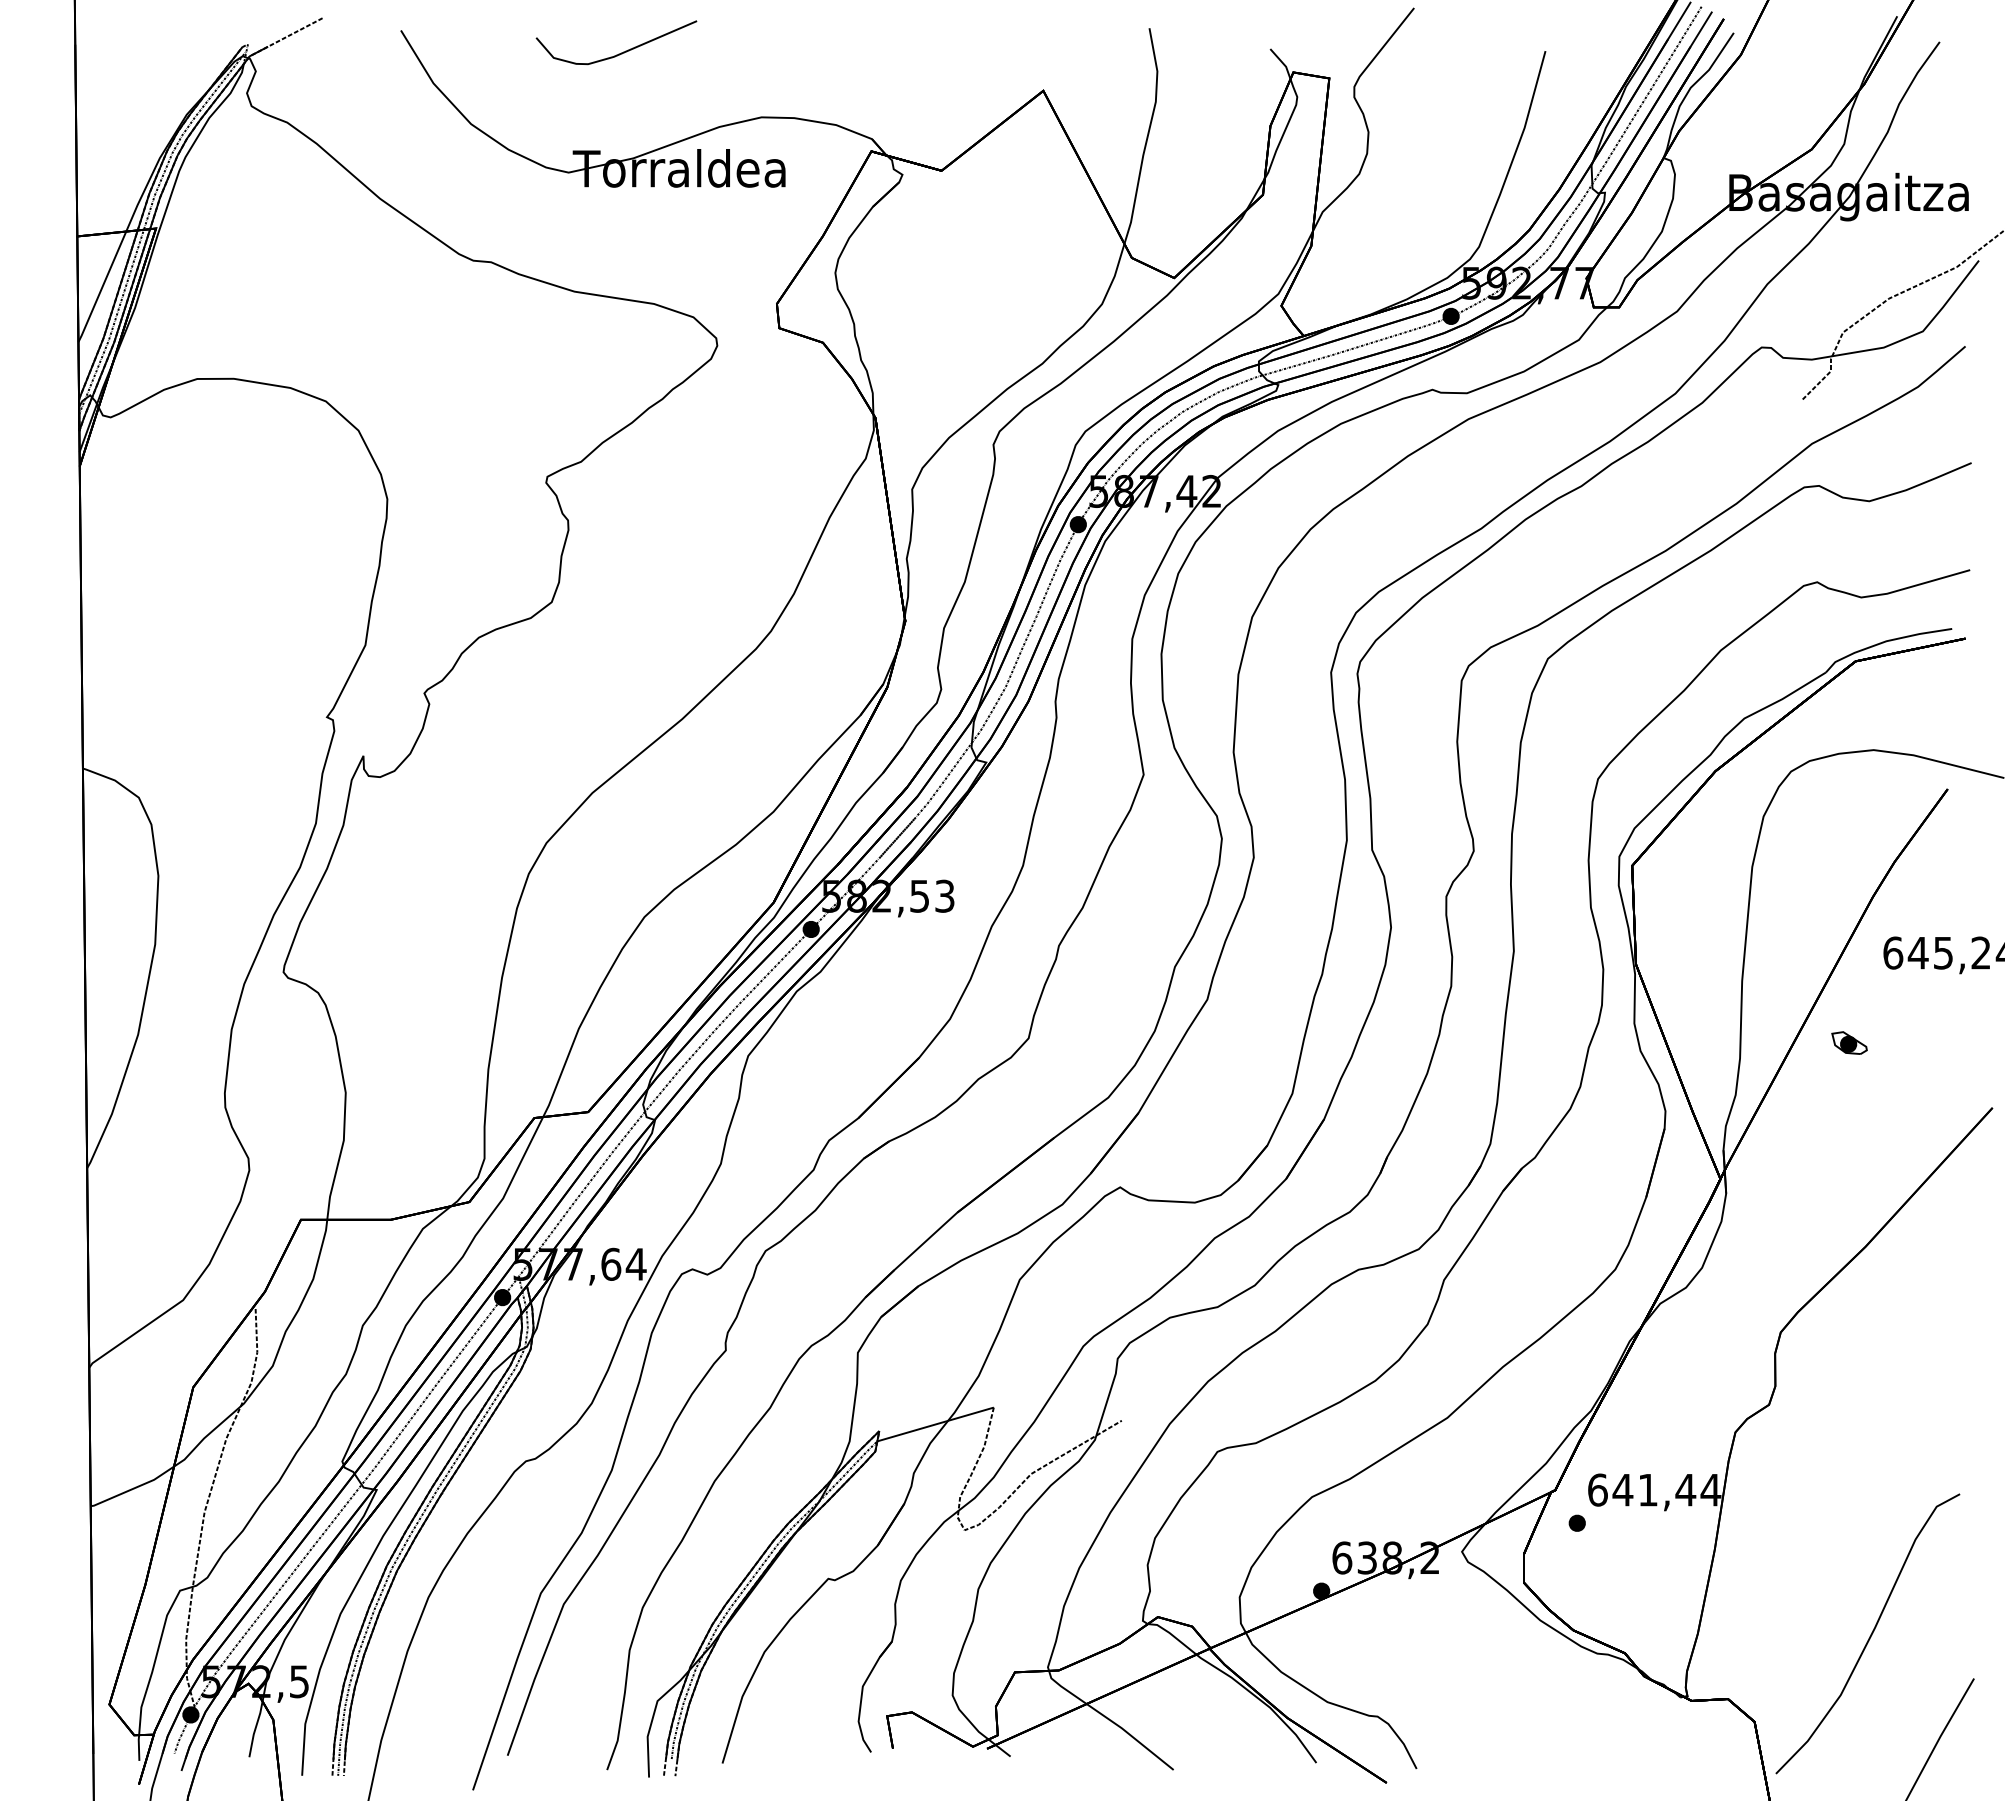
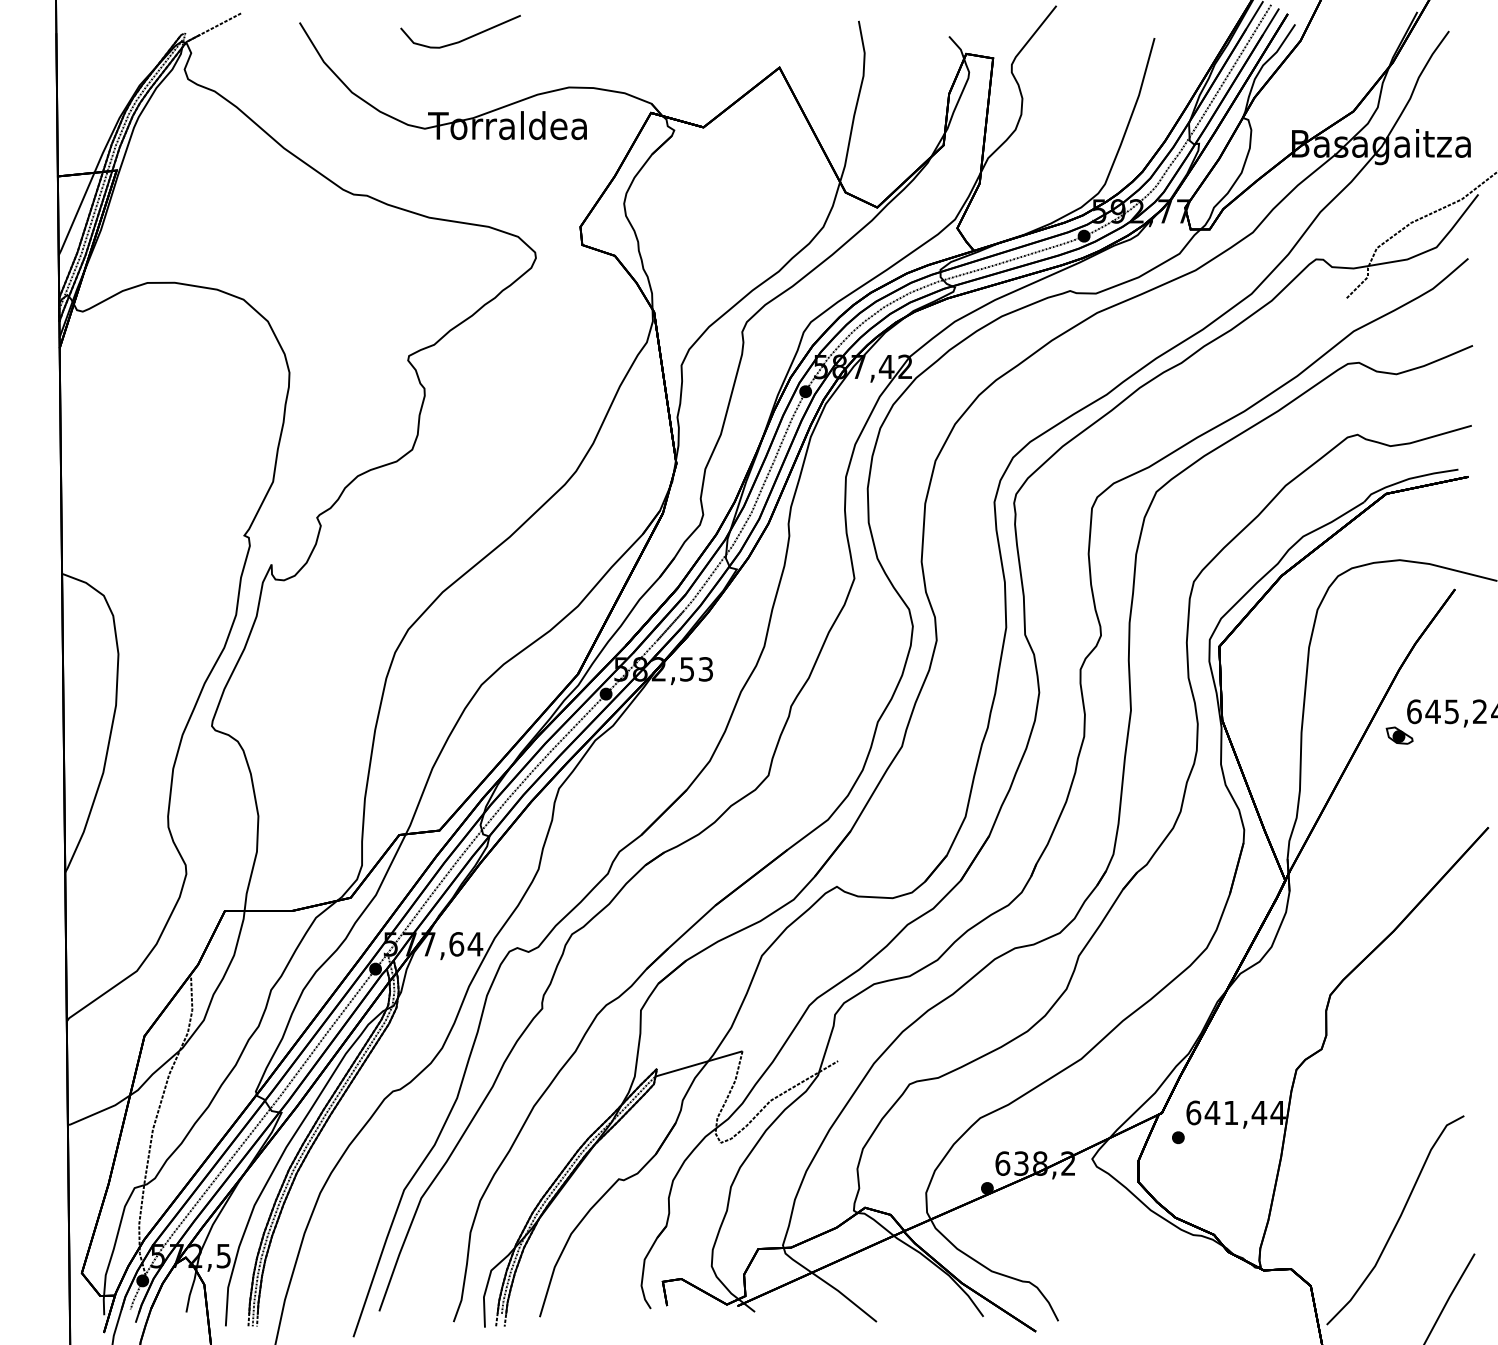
part: (1849, 1042) -> (1399, 735), moved

